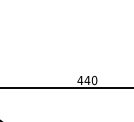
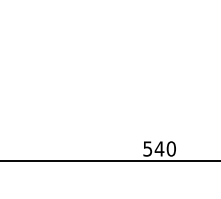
text: (80, 80) -> (148, 148), 440 -> 540

